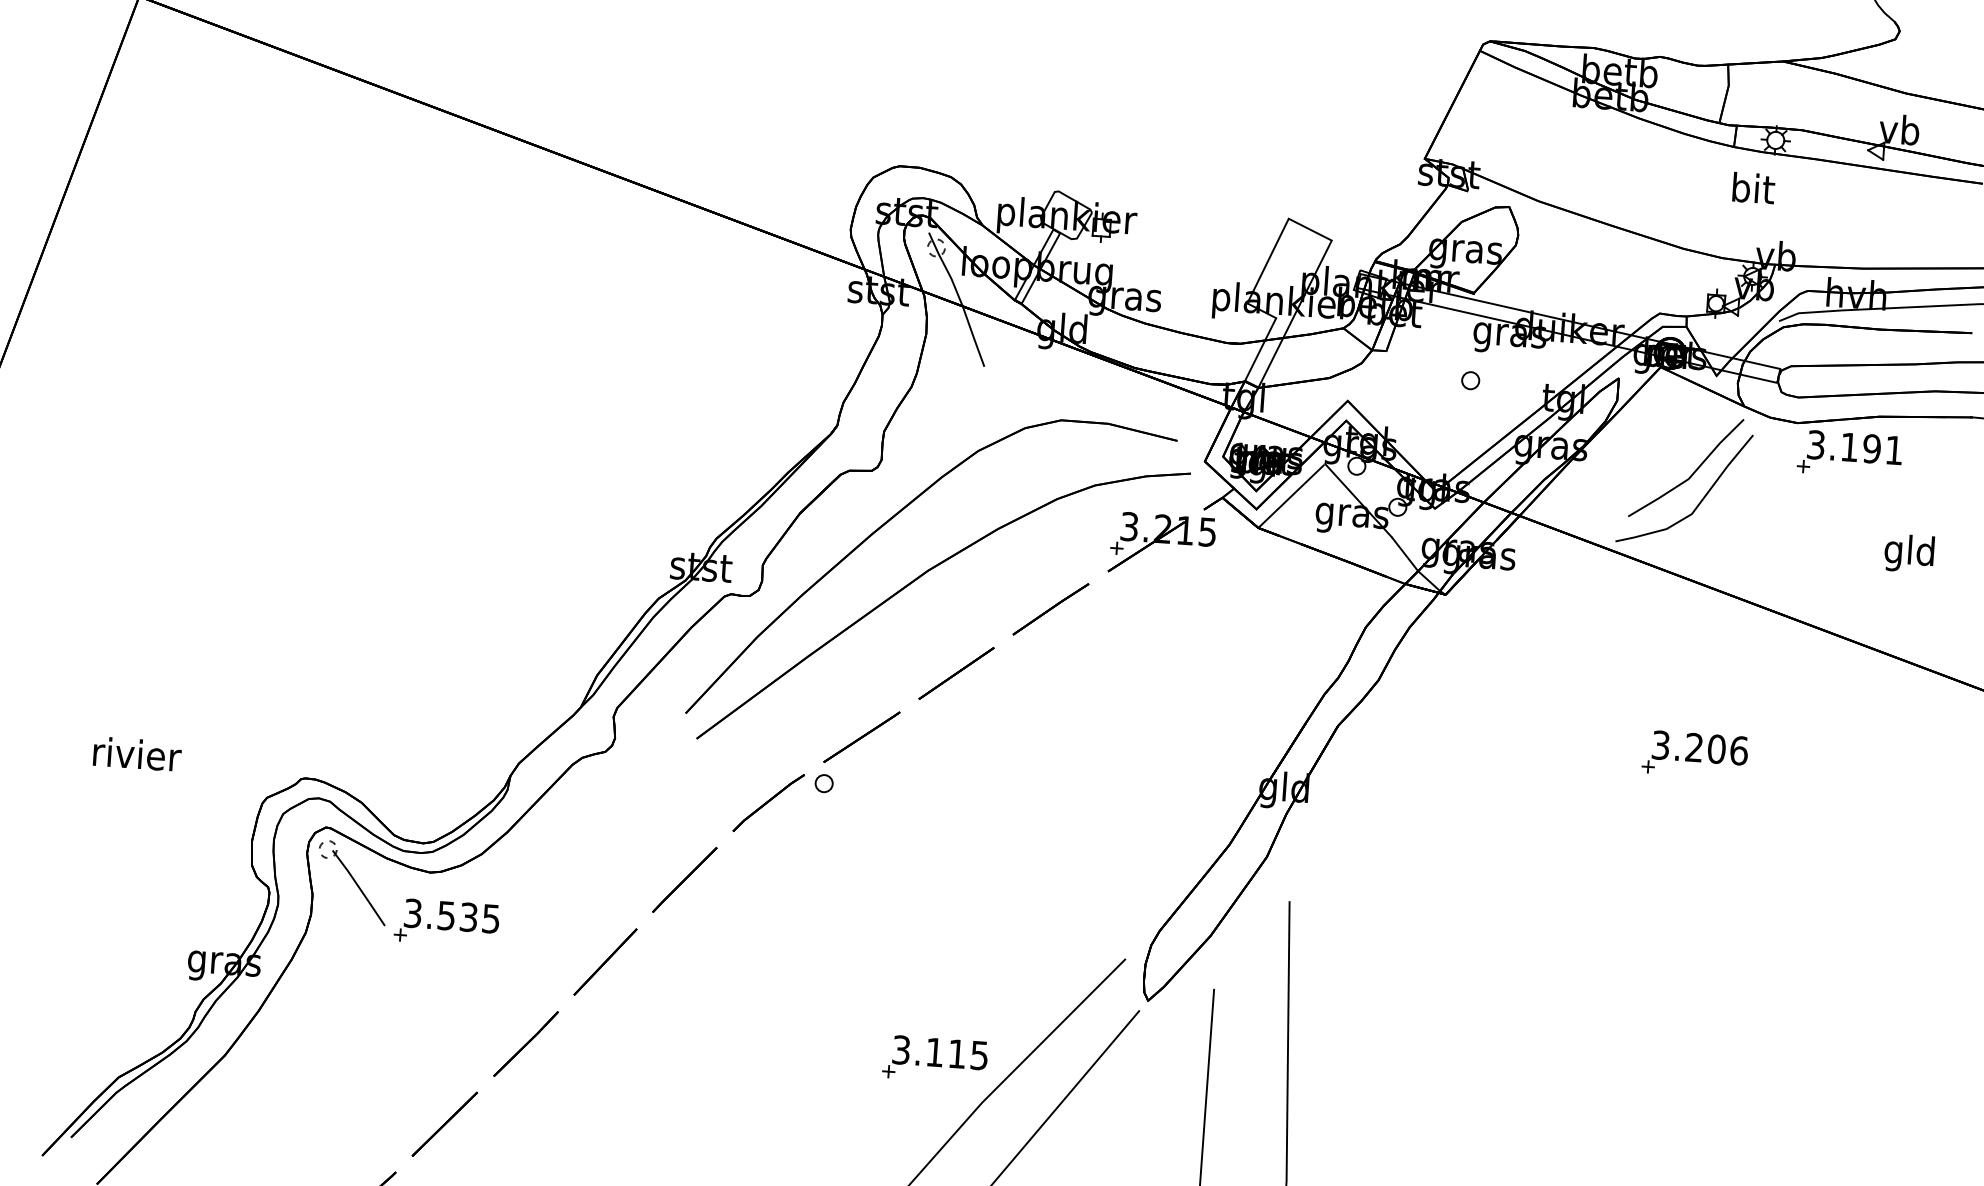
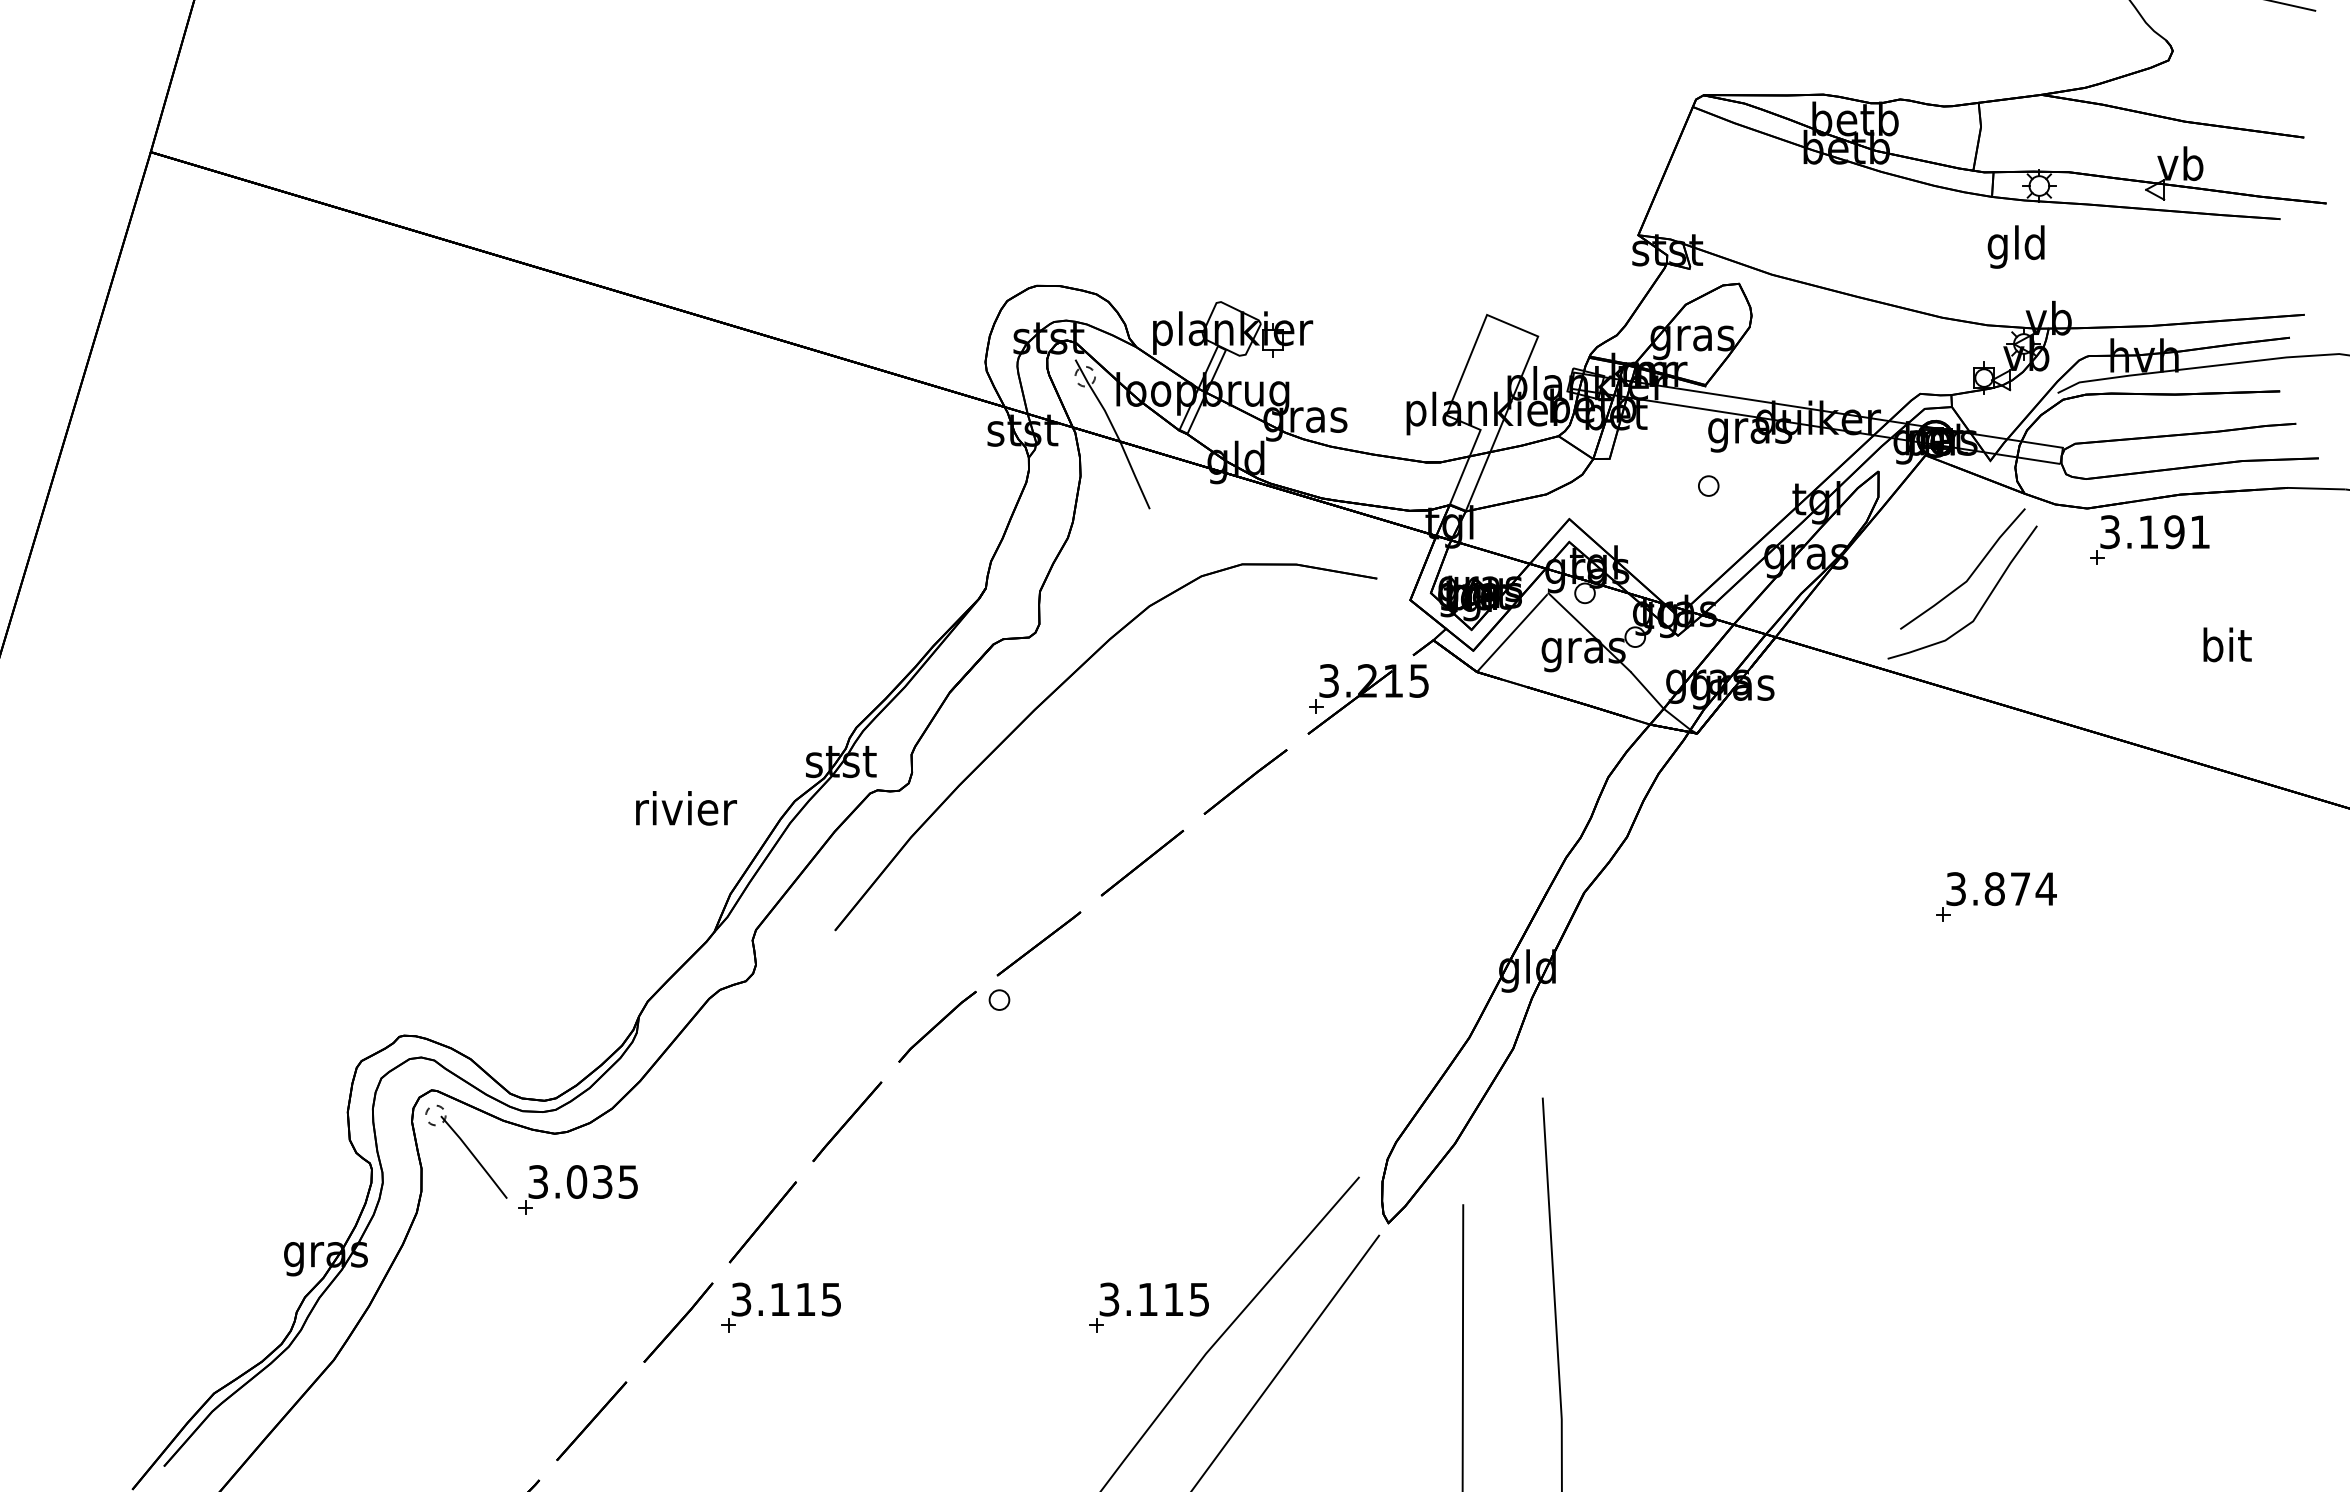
text: (1751, 191) -> (2015, 246), bit -> gld
text: (1909, 552) -> (2225, 648), gld -> bit
part: (922, 576) -> (1095, 754), removed
text: (1716, 749) -> (2020, 889), 3.206 -> 3.874
text: (137, 754) -> (686, 808), moved
text: (446, 915) -> (576, 1181), 3.535 -> 3.035
part: (615, 1037) -> (780, 1307), added

